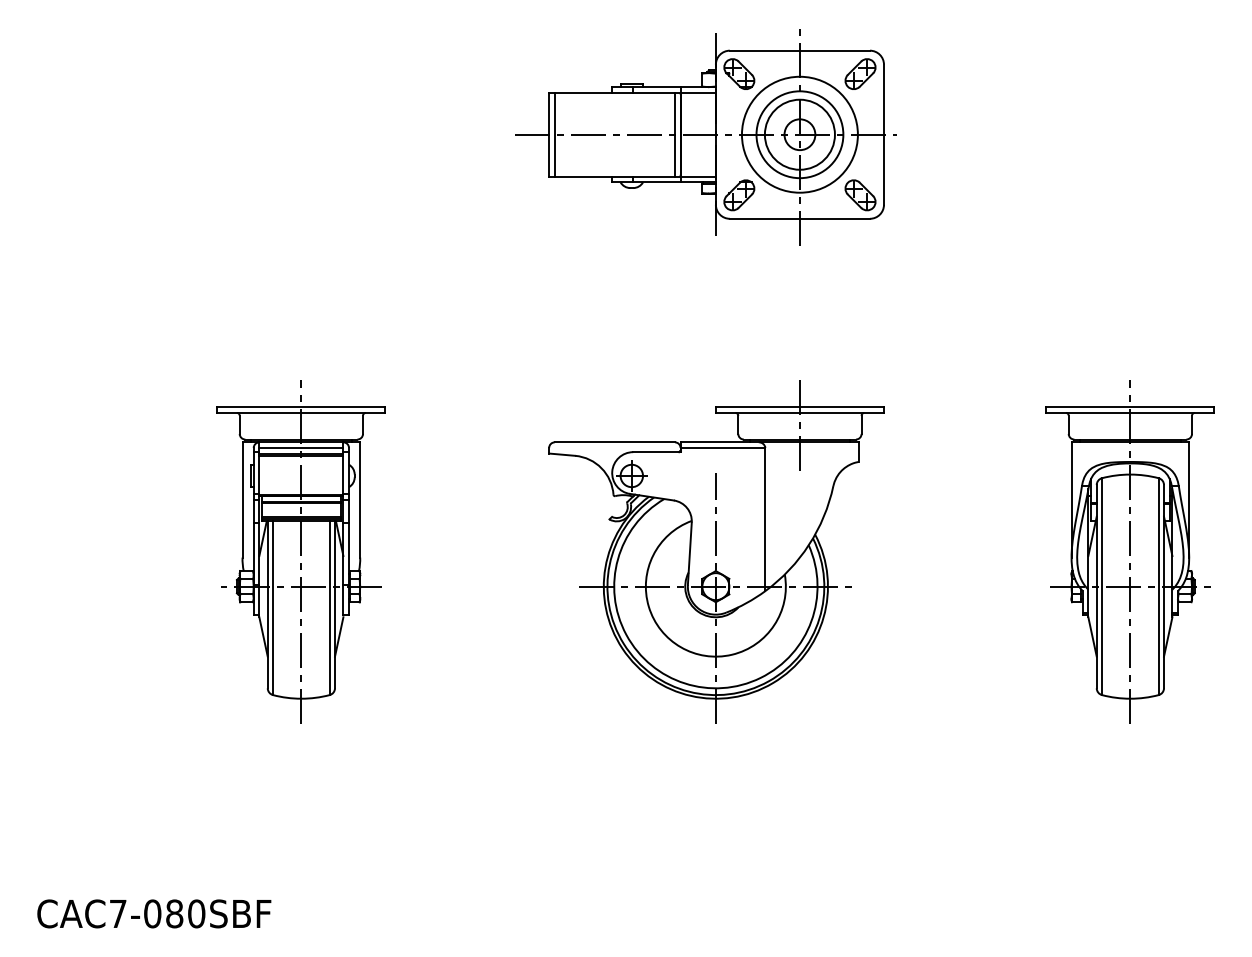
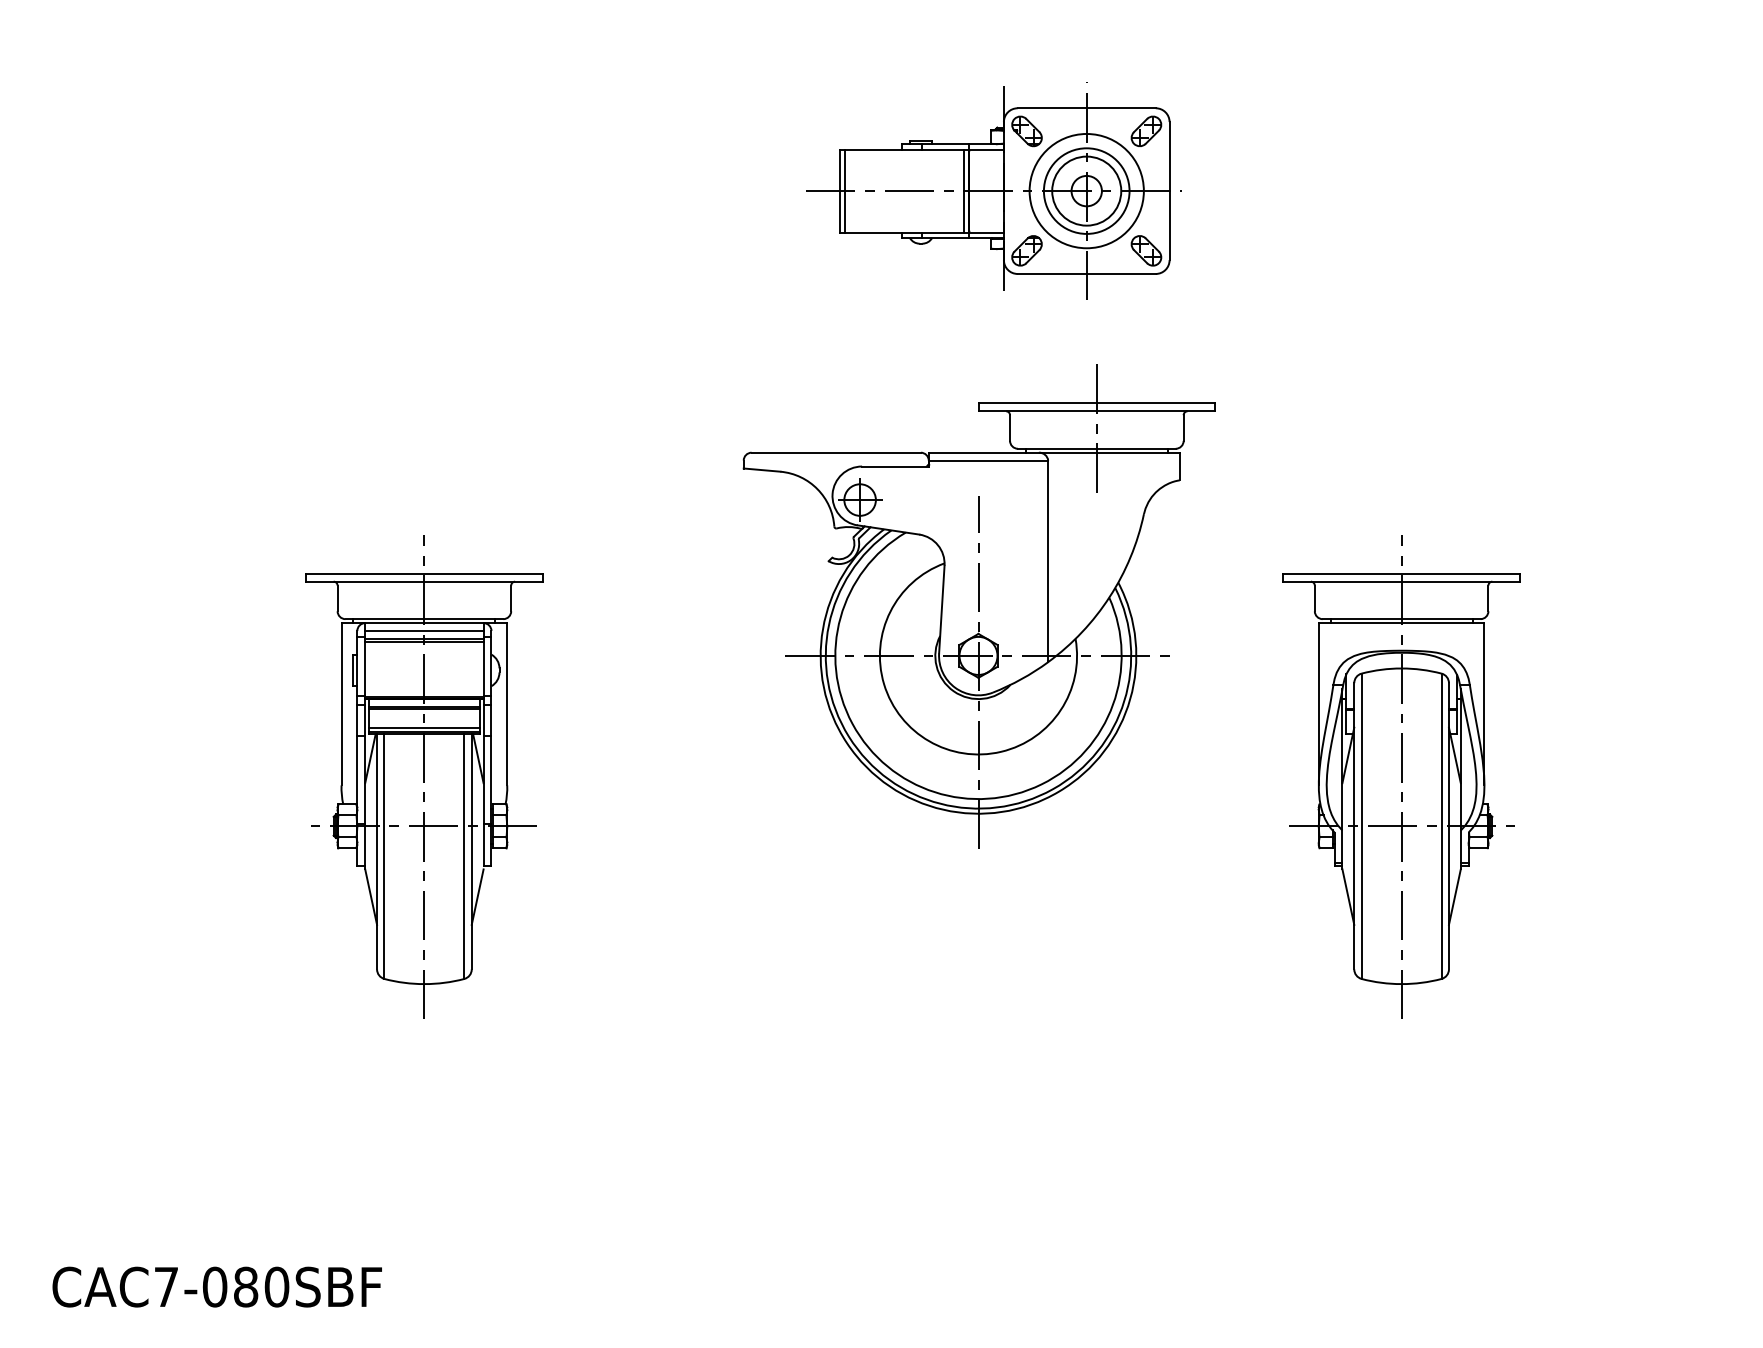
part: (705, 137) -> (993, 193), size x0.7
part: (716, 551) -> (979, 606), moved
part: (1129, 551) -> (1400, 776), moved

